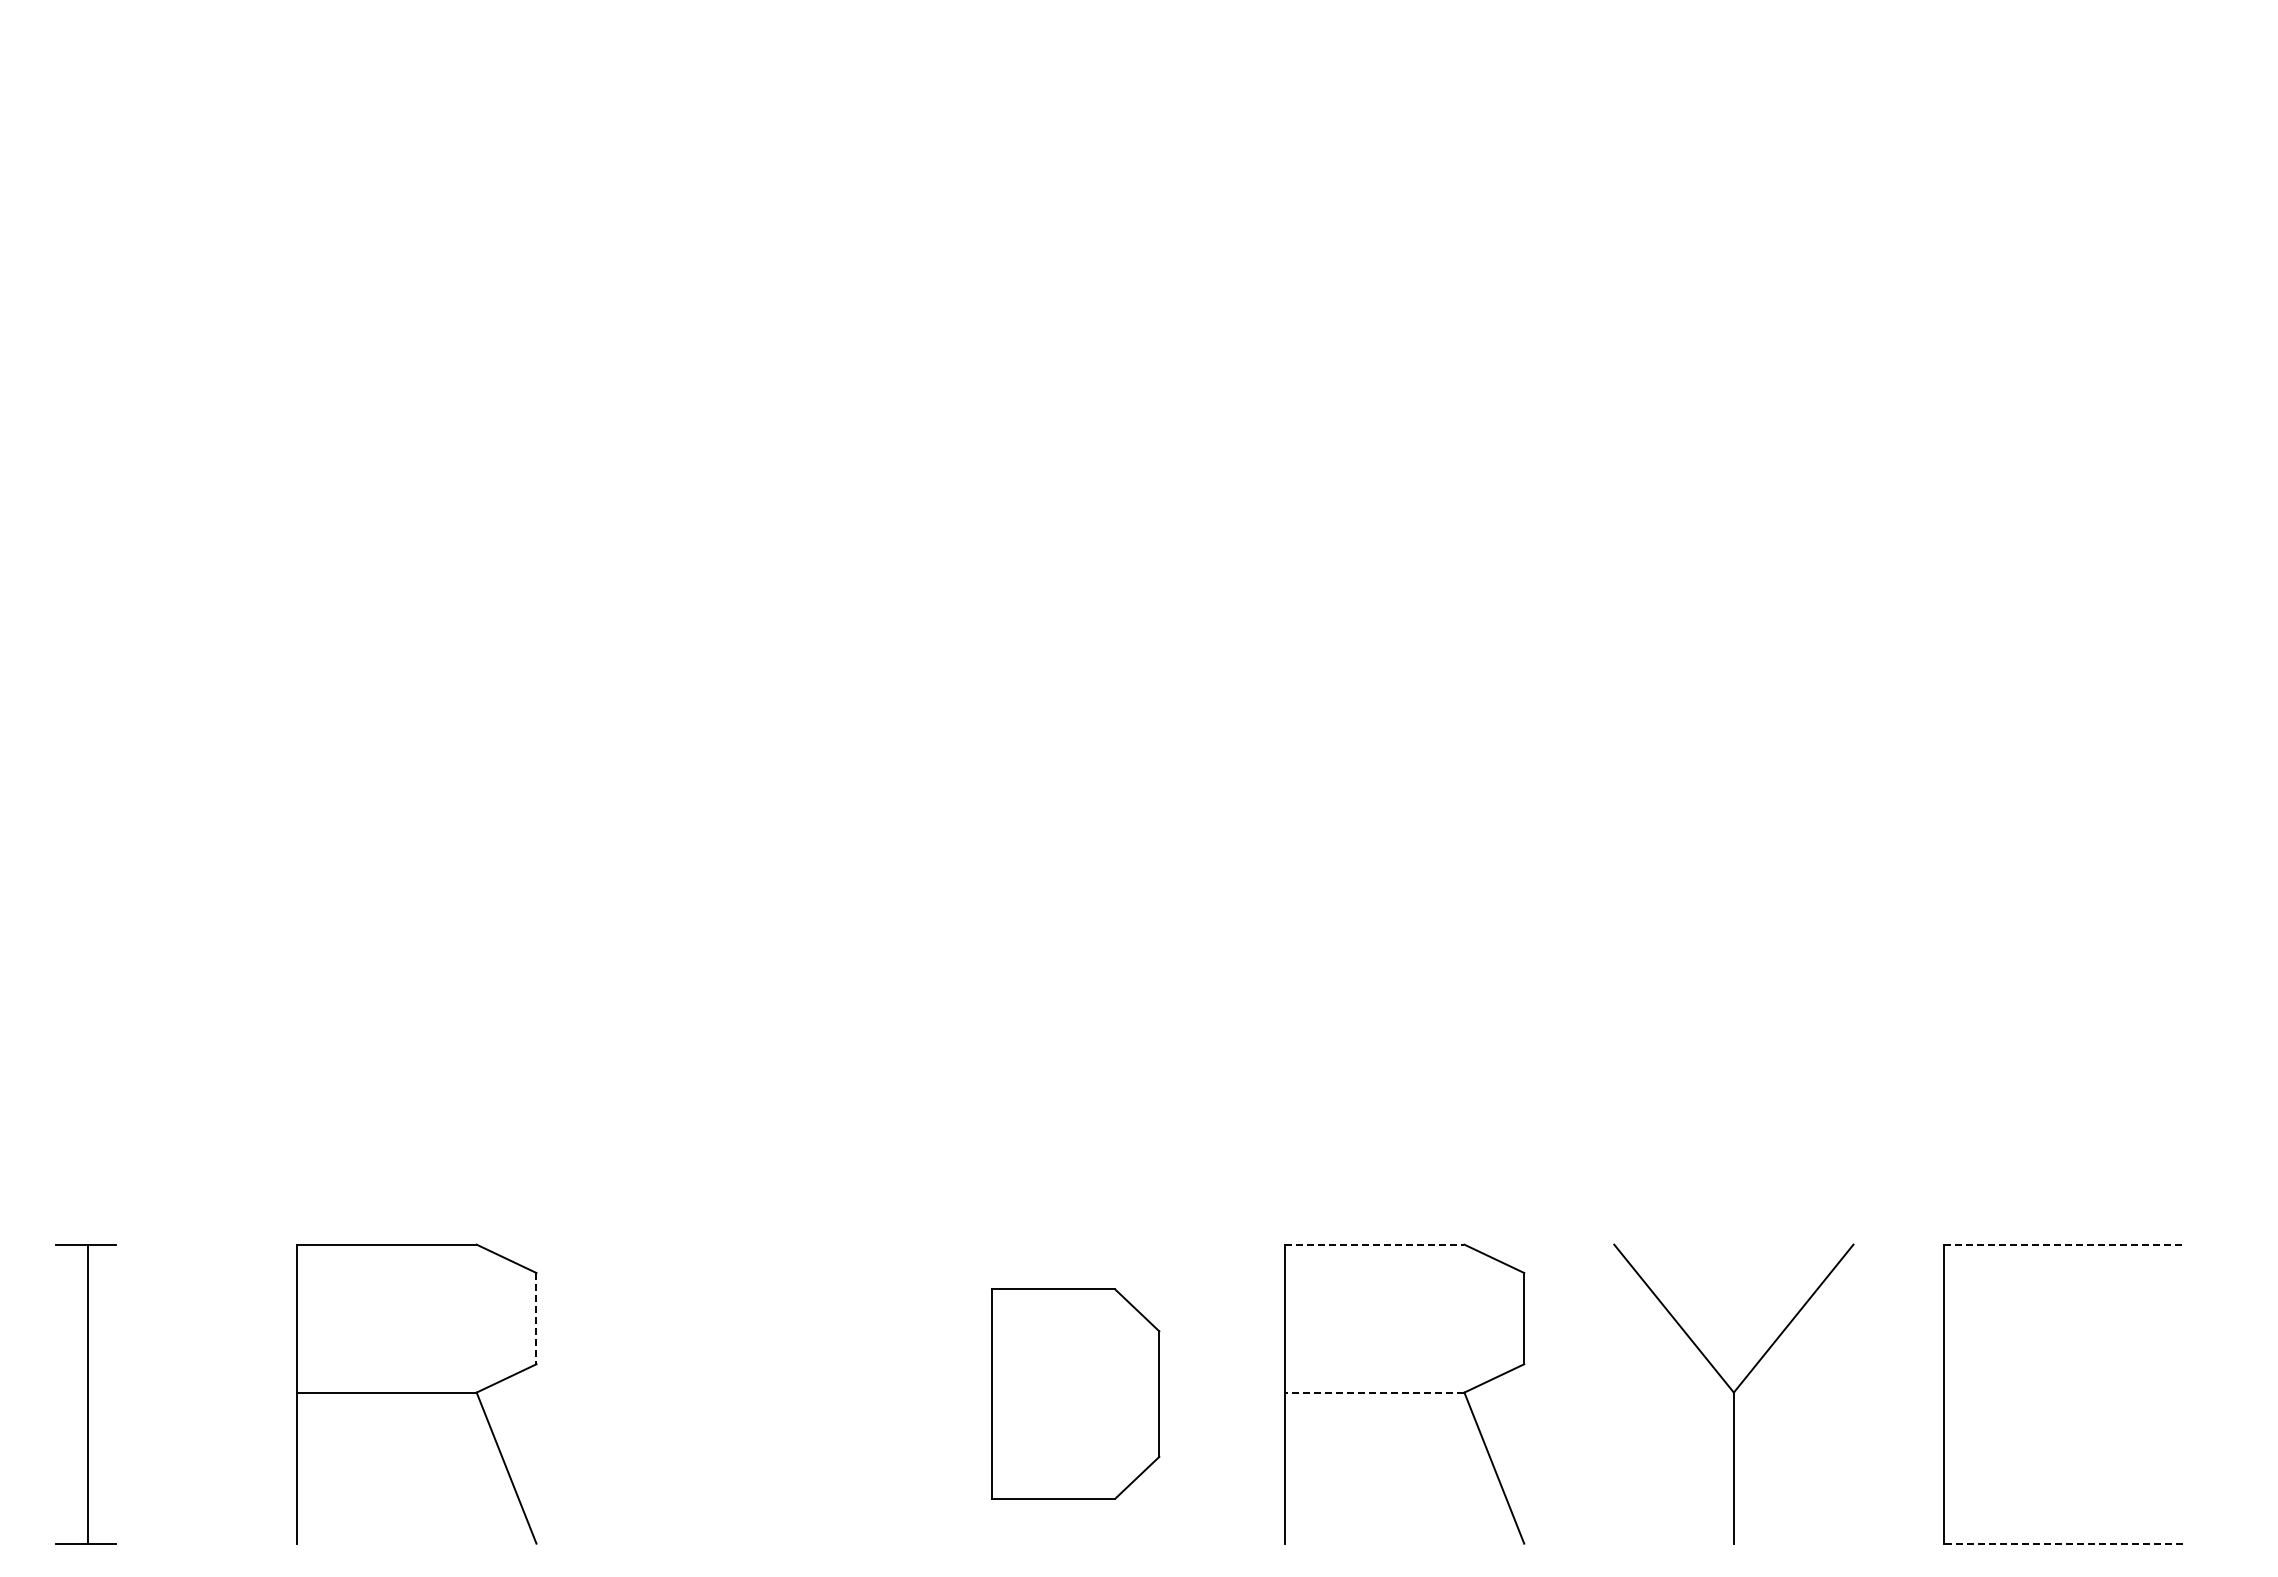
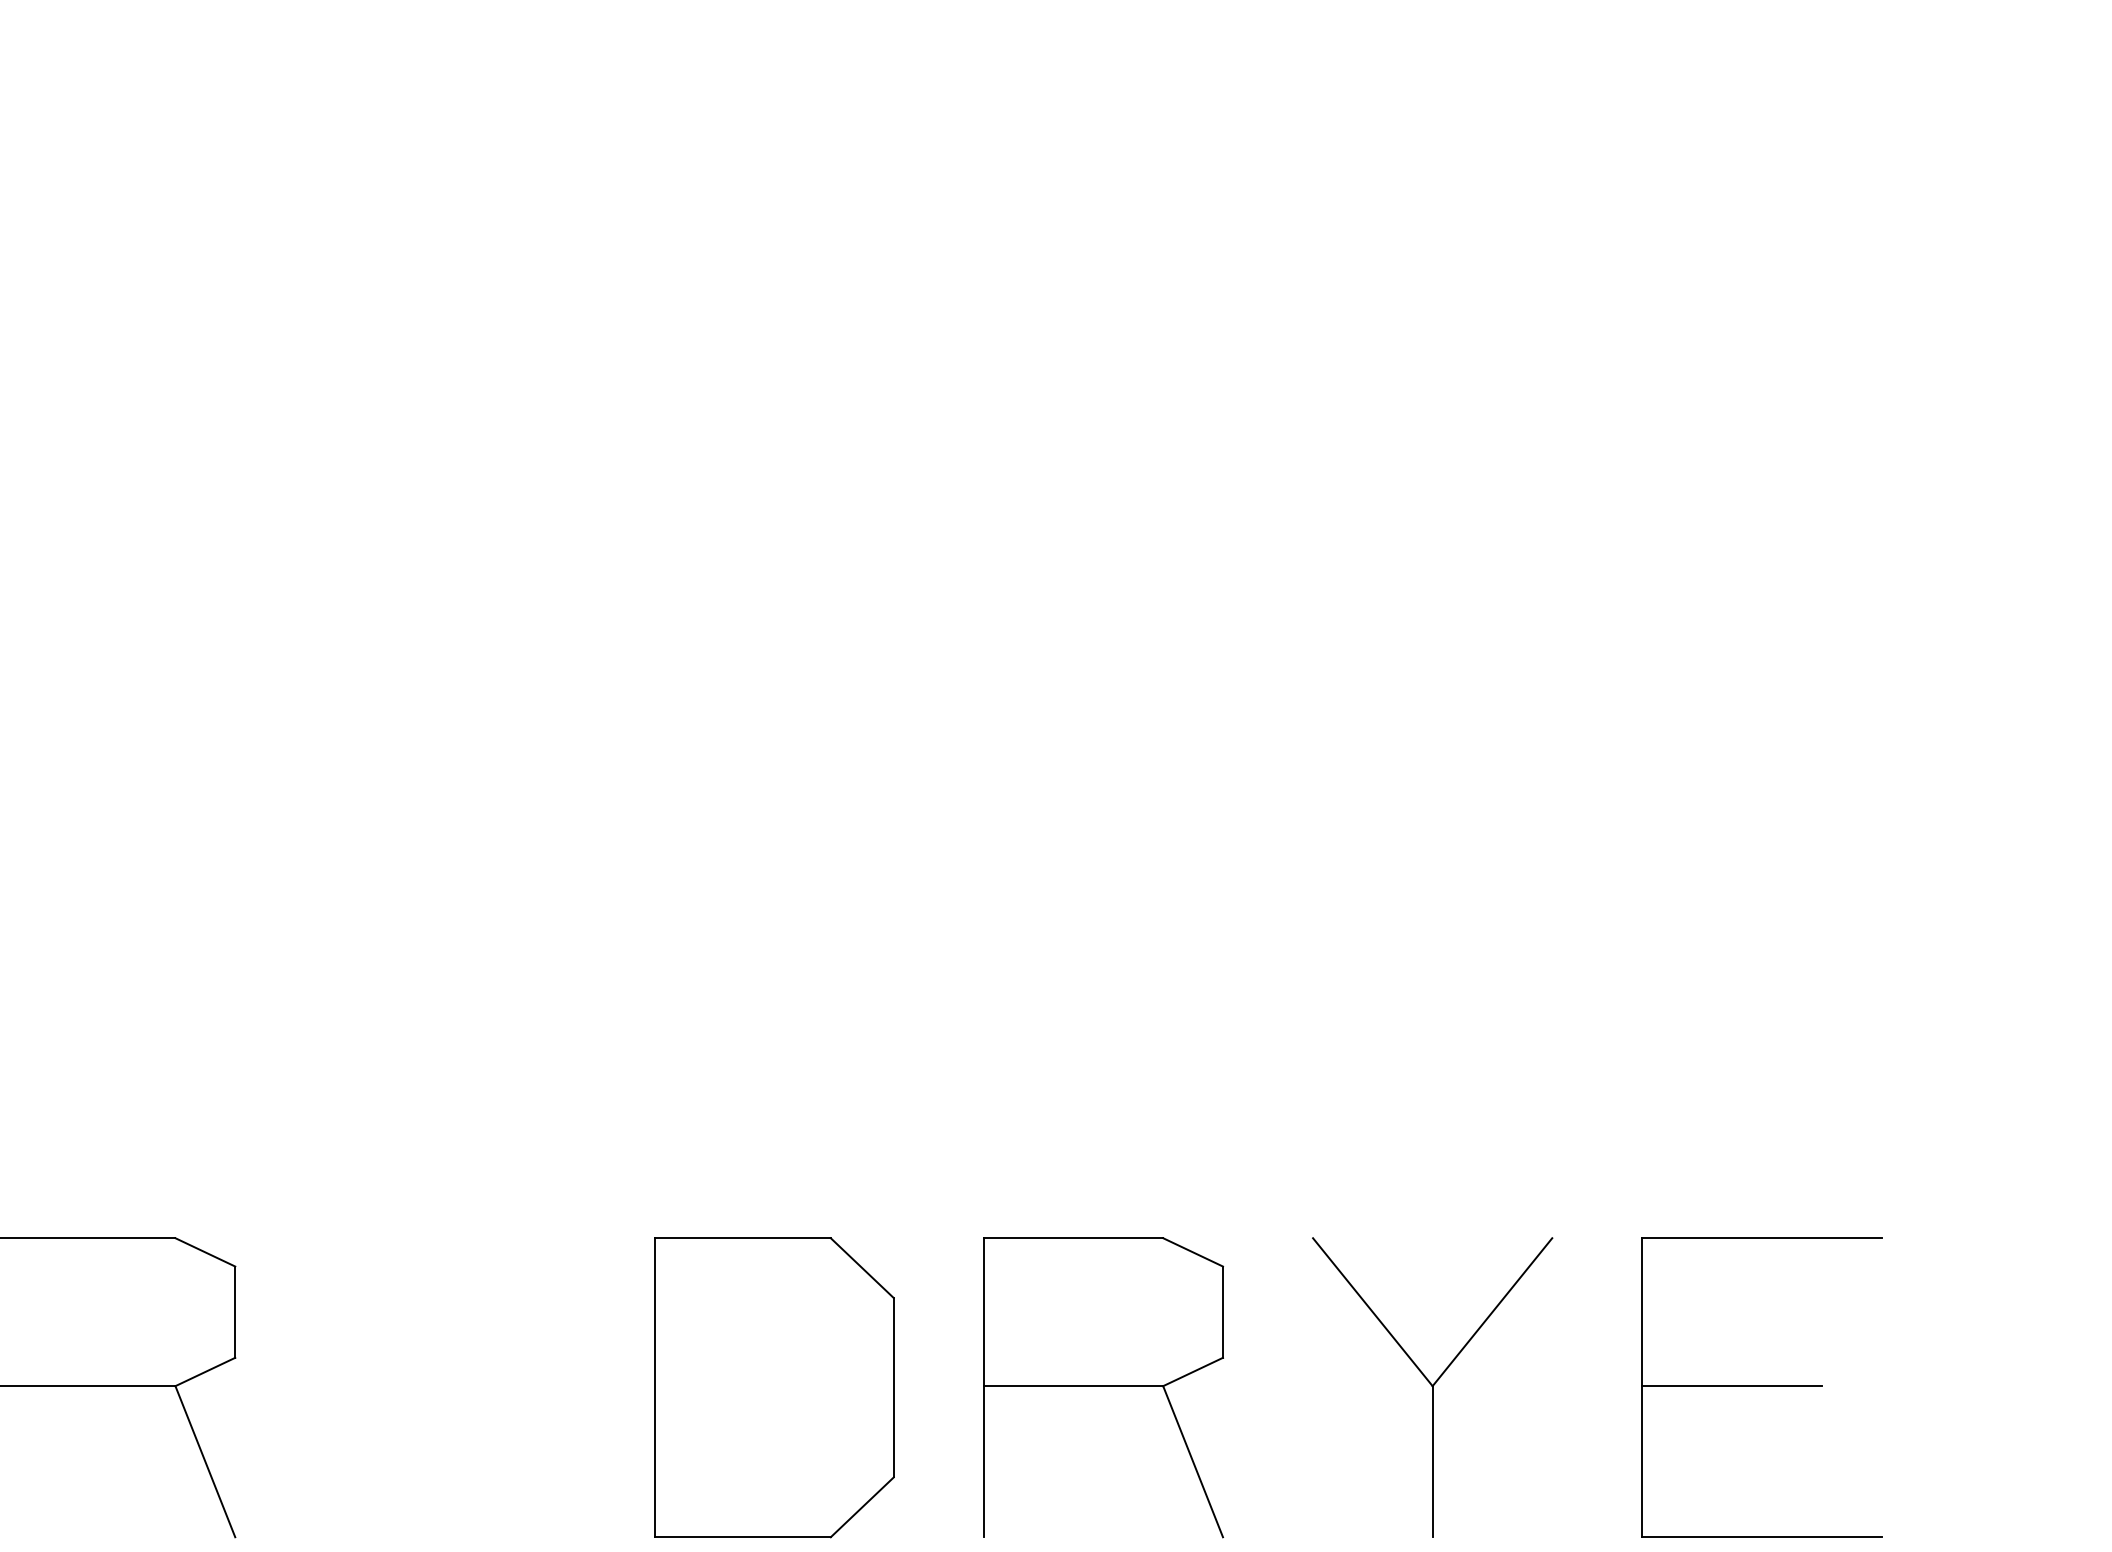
line: (1374, 1244) -> (1073, 1238), dashed -> solid
line: (2063, 1244) -> (1762, 1238), dashed -> solid
line: (536, 1318) -> (235, 1312), dashed -> solid
line: (1374, 1392) -> (1073, 1386), dashed -> solid
line: (2032, 1392) -> (1731, 1386), added
part: (1075, 1393) -> (774, 1387), size x1.43
line: (2063, 1543) -> (1762, 1537), dashed -> solid

